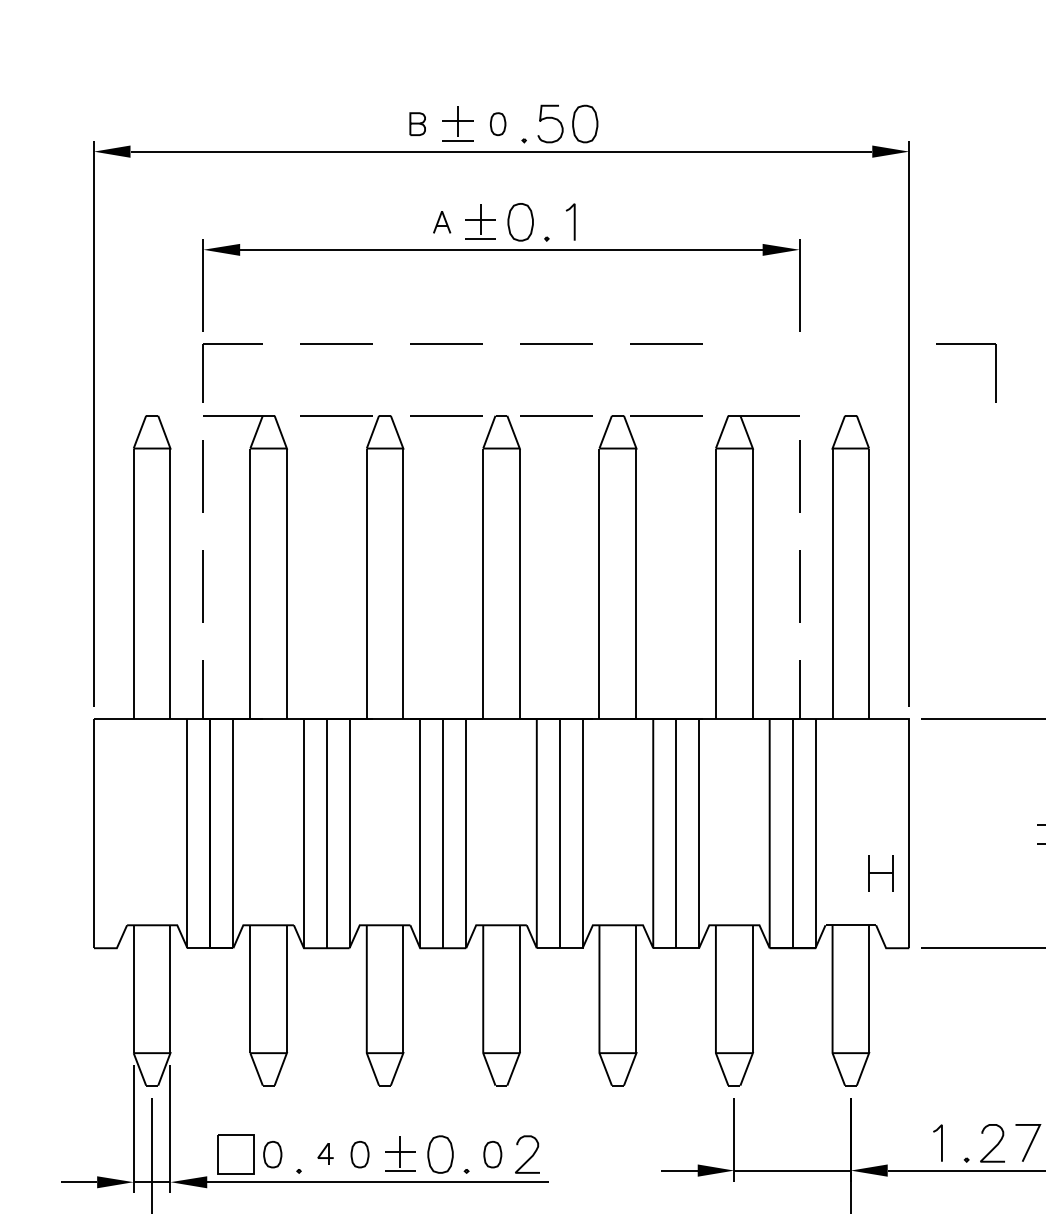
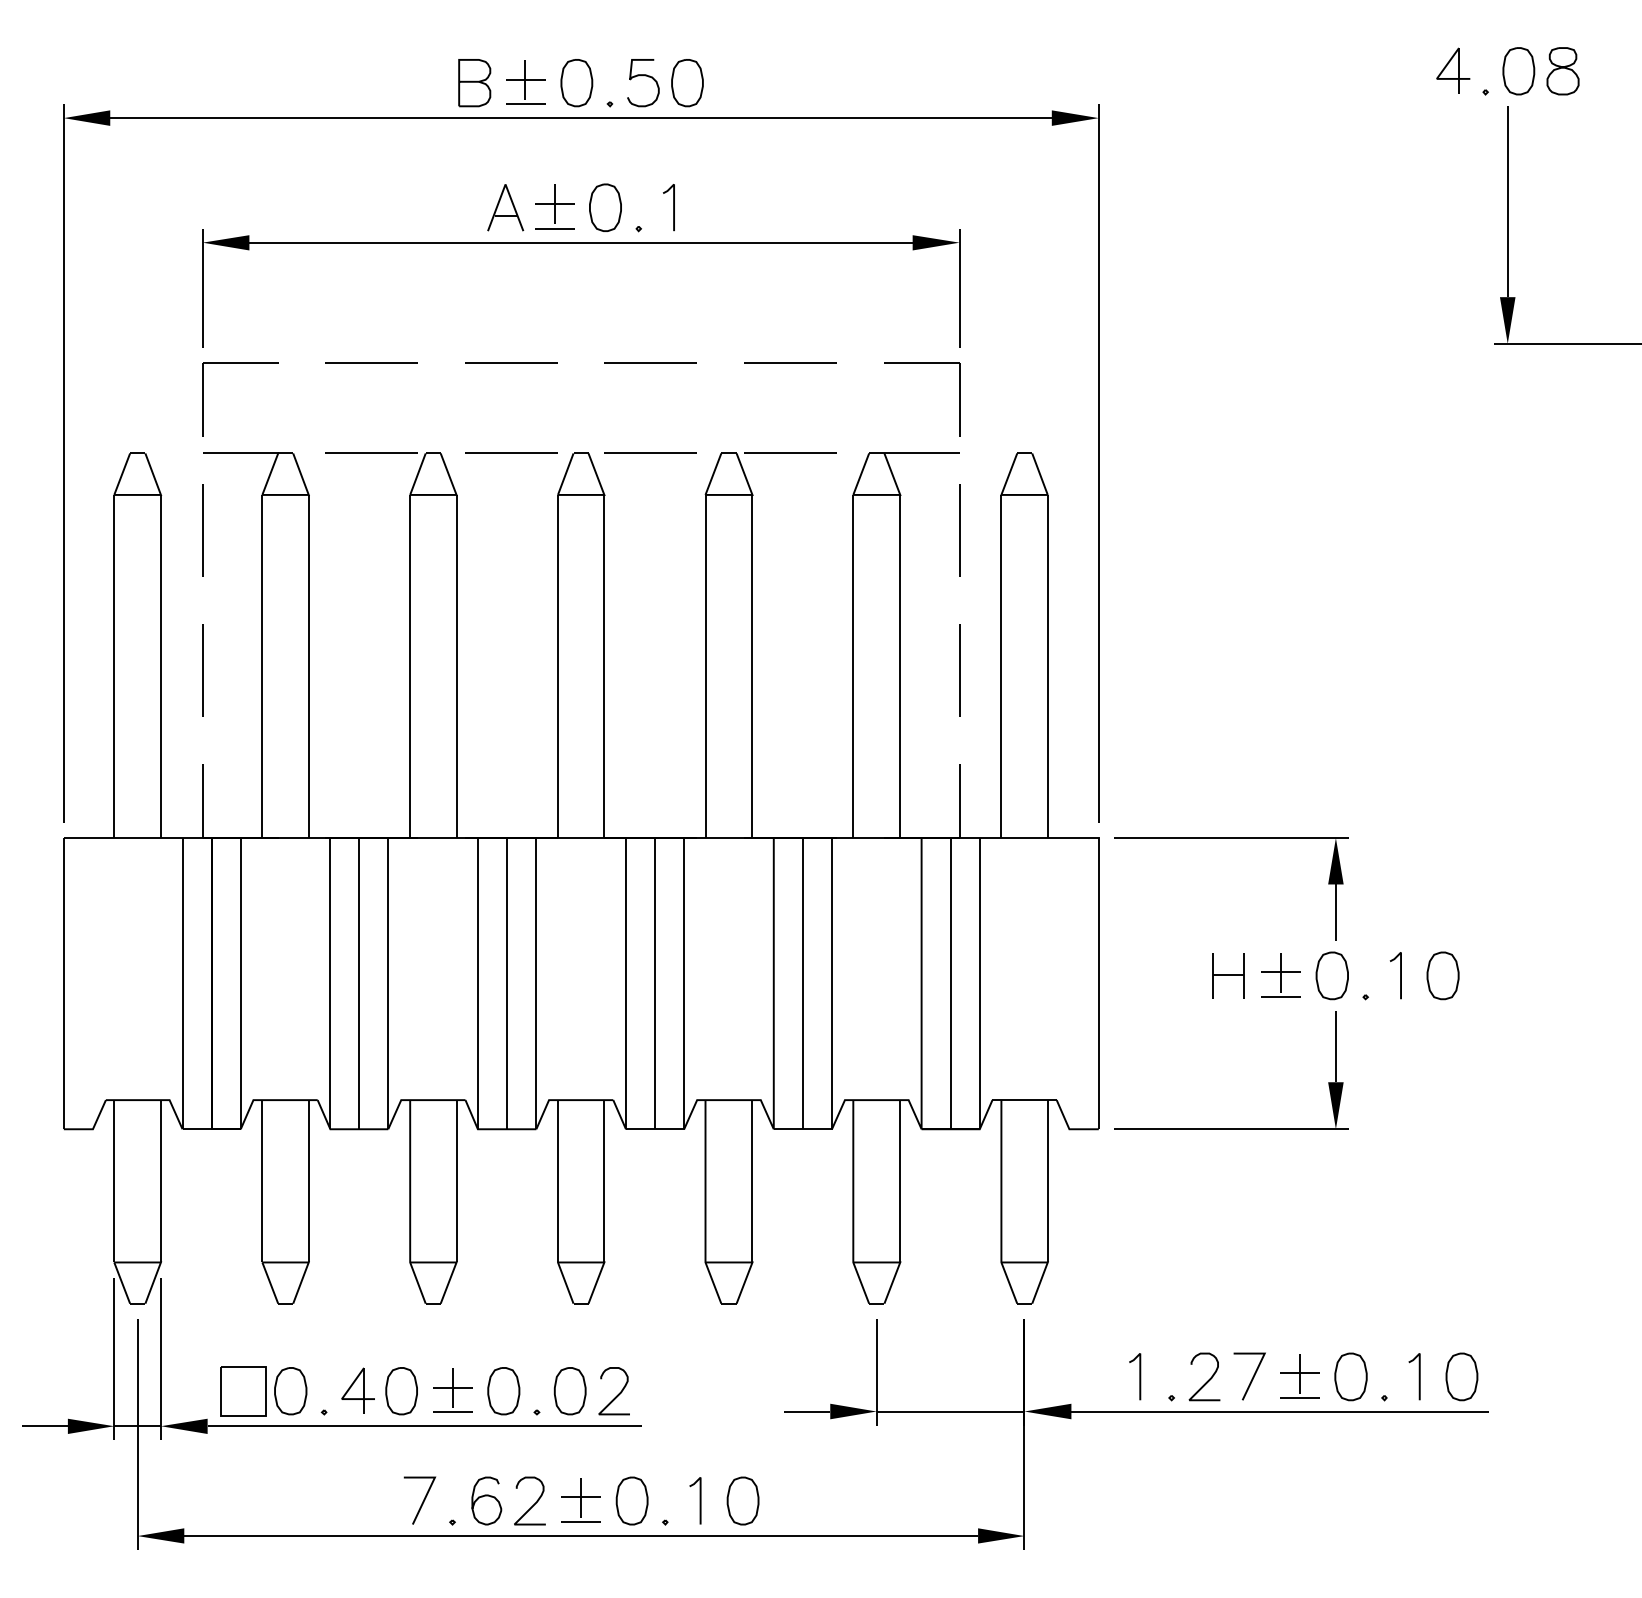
part: (417, 124) -> (474, 83), size x1.67
part: (497, 124) -> (576, 83), size x1.67
part: (441, 222) -> (505, 207), size x1.67
part: (966, 344) -> (922, 363), moved
part: (881, 873) -> (1228, 975), moved
part: (272, 1154) -> (290, 1391), size x1.43
part: (325, 1154) -> (357, 1390), size x1.67
part: (359, 1154) -> (401, 1391), size x1.43
part: (492, 1154) -> (569, 1391), size x1.43

